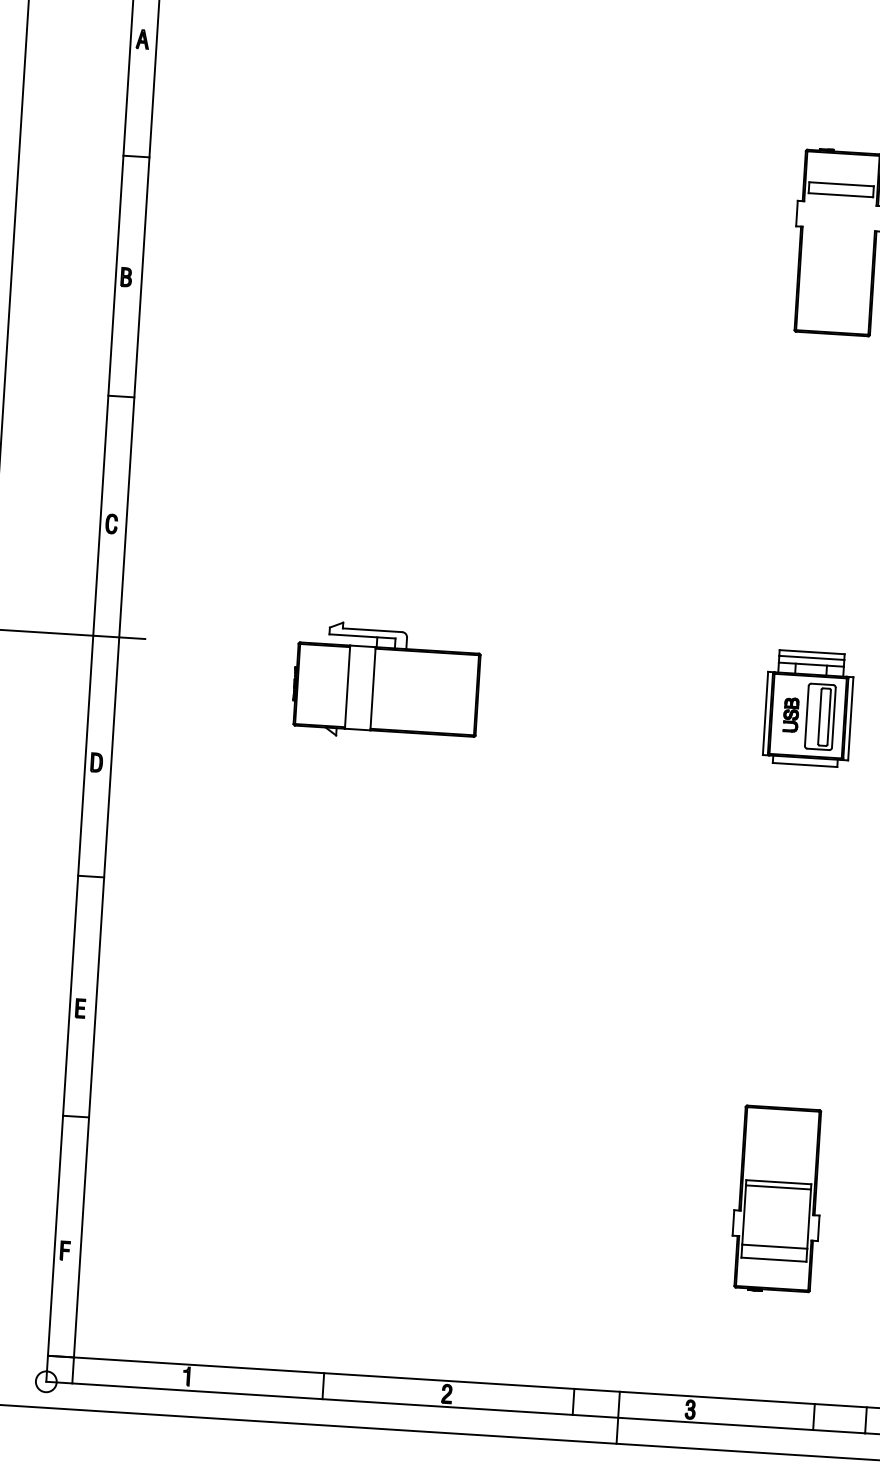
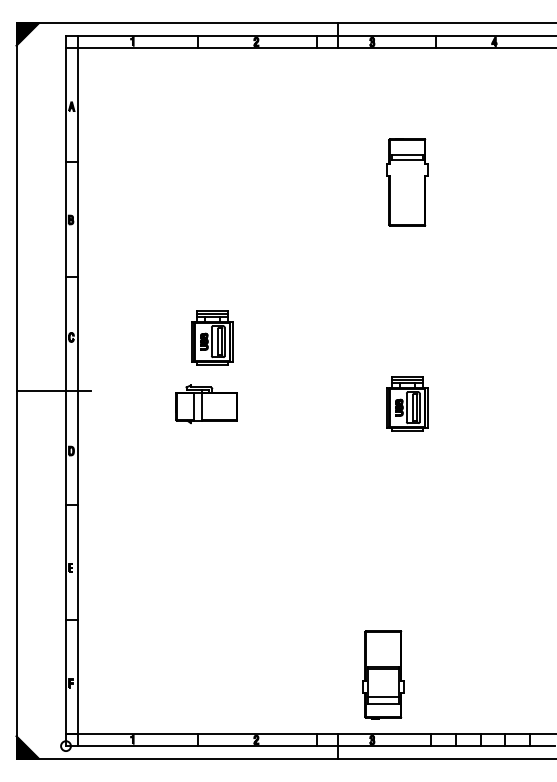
part: (408, 542) -> (212, 337), added
part: (386, 682) -> (206, 404), size x0.7
part: (777, 1198) -> (383, 674), moved

